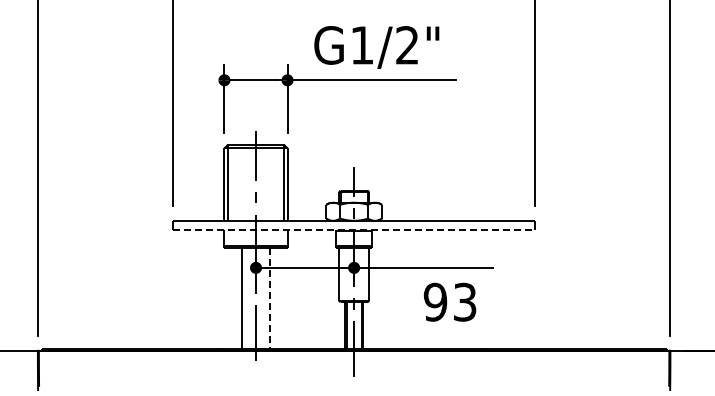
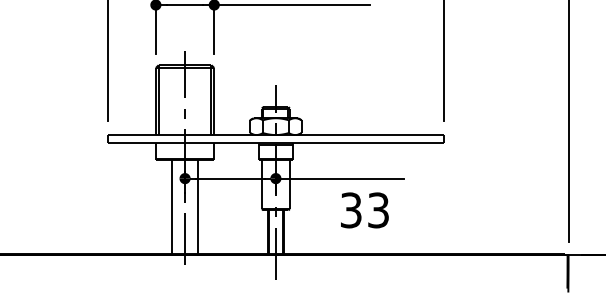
line: (354, 229) -> (276, 143), dashed -> solid
line: (270, 298) -> (198, 206), dashed -> solid
text: (435, 301) -> (351, 209), 93 -> 33

